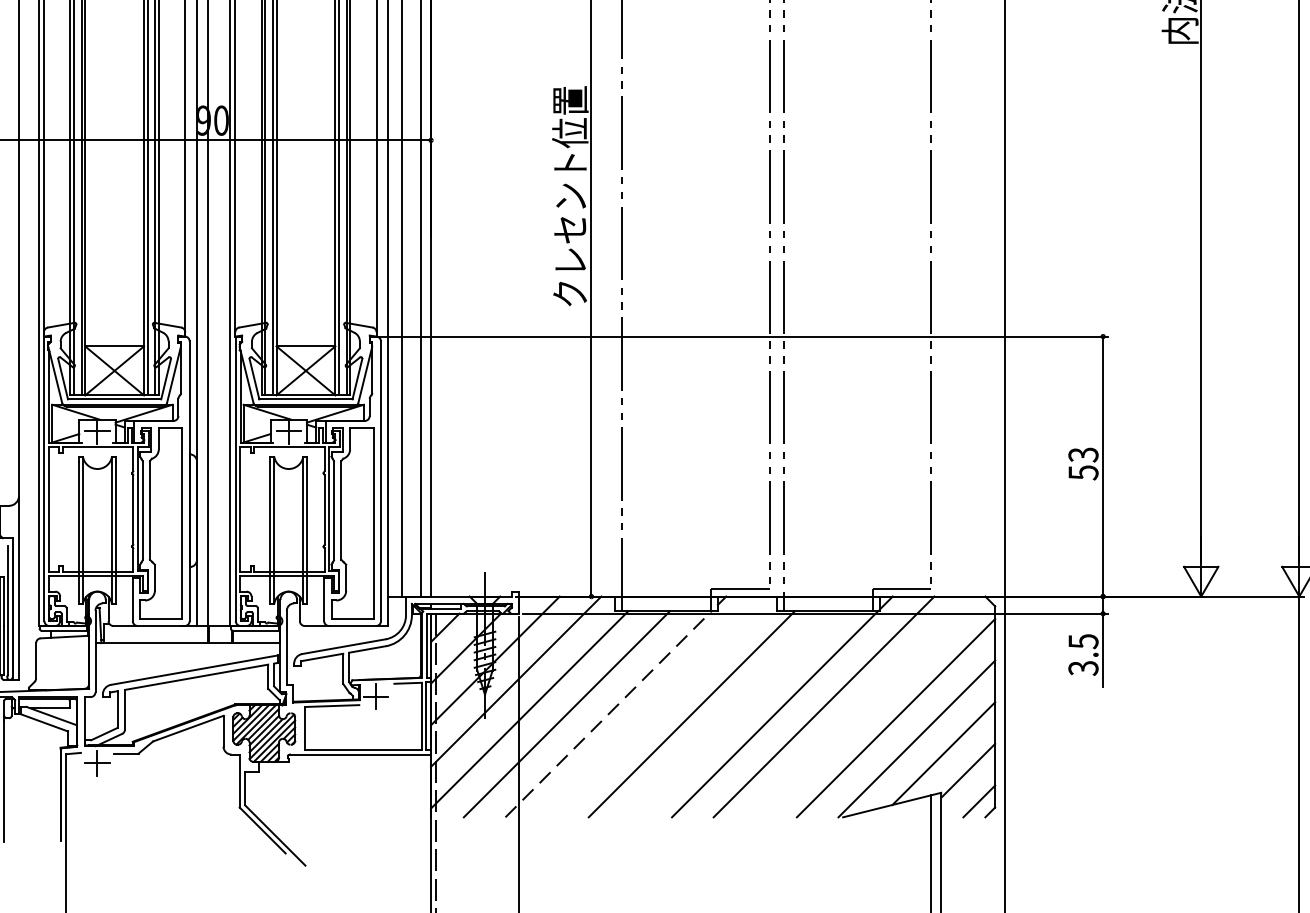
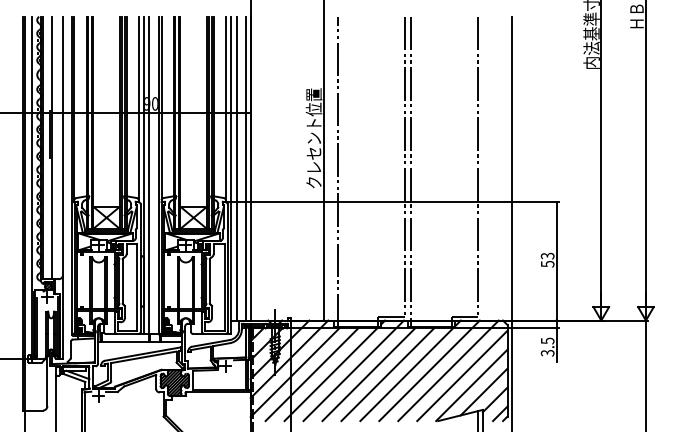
line: (656, 706) -> (353, 370), added
line: (865, 706) -> (448, 370), added
line: (608, 712) -> (331, 373), dashed -> solid
line: (733, 715) -> (388, 374), added

